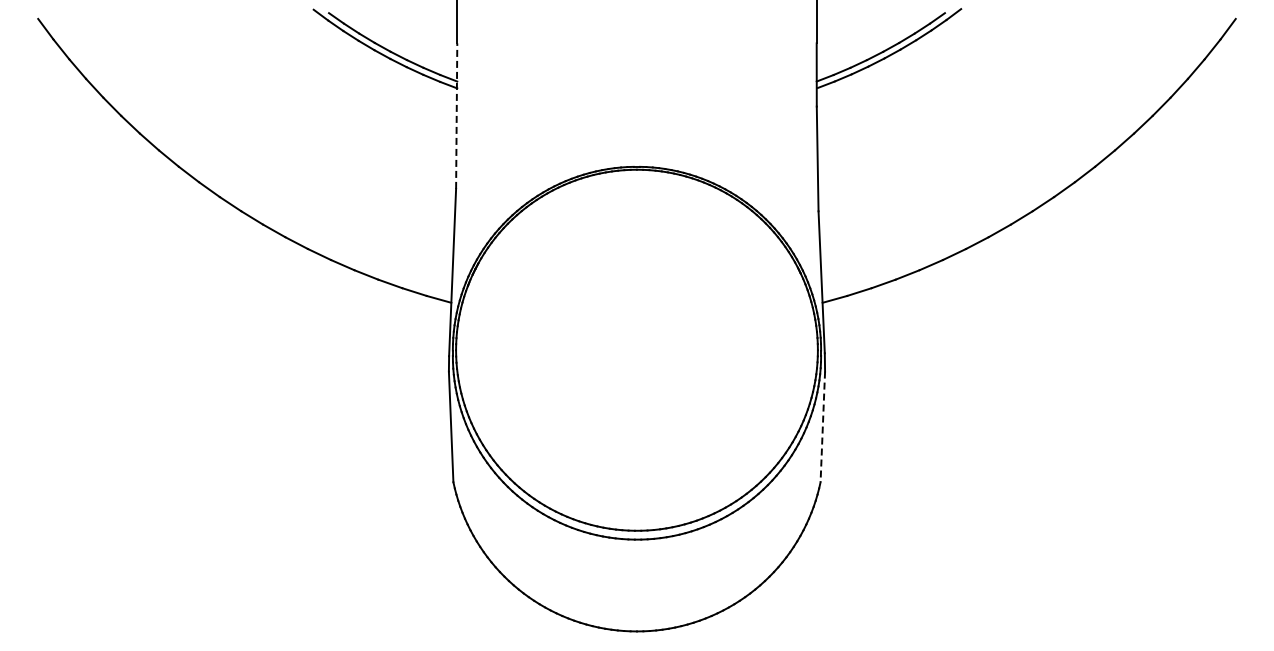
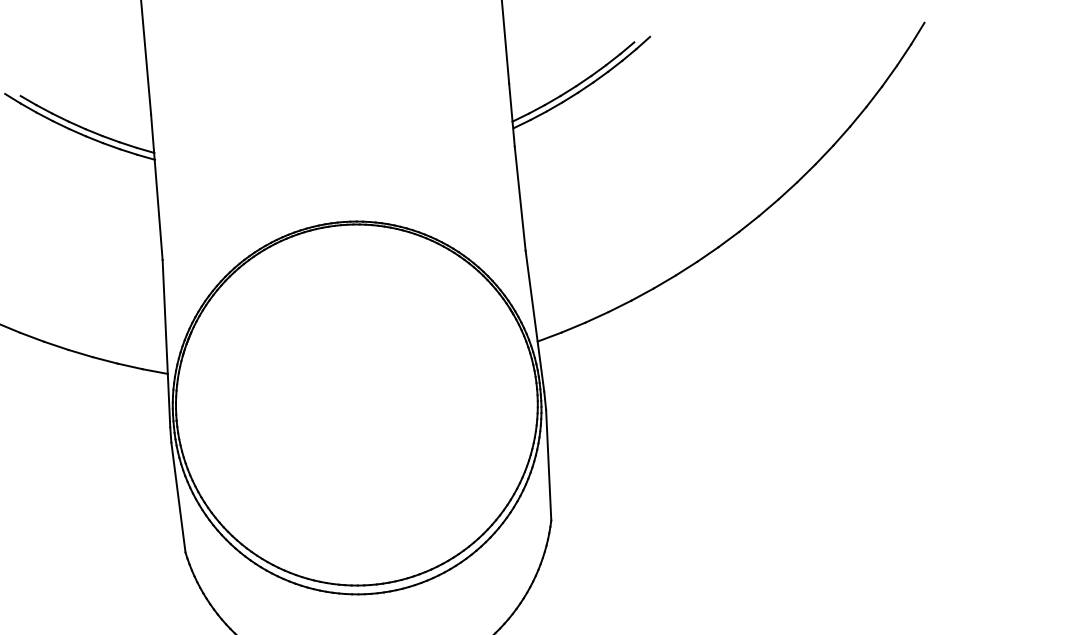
line: (456, 116) -> (156, 187), dashed -> solid
line: (822, 427) -> (548, 465), dashed -> solid

